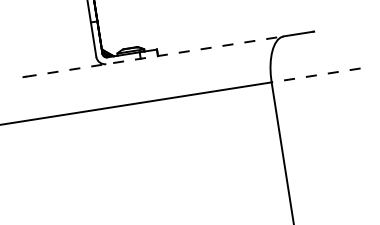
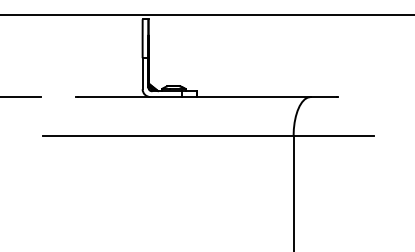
line: (155, 57) -> (194, 97), dashed -> solid
line: (315, 75) -> (333, 135), dashed -> solid

